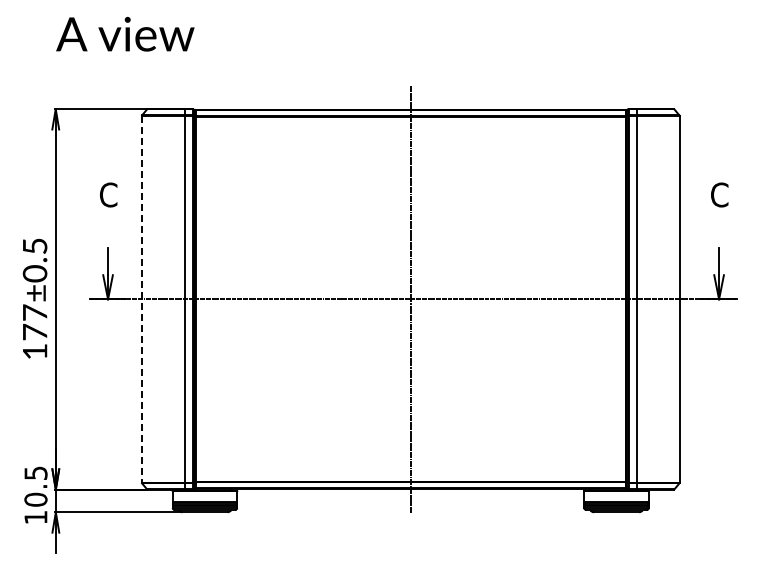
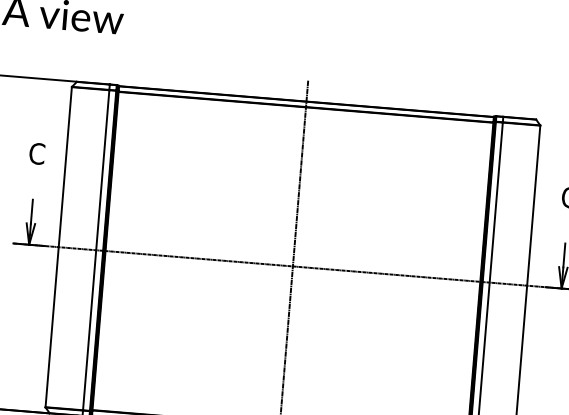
line: (141, 299) -> (58, 247), dashed -> solid

